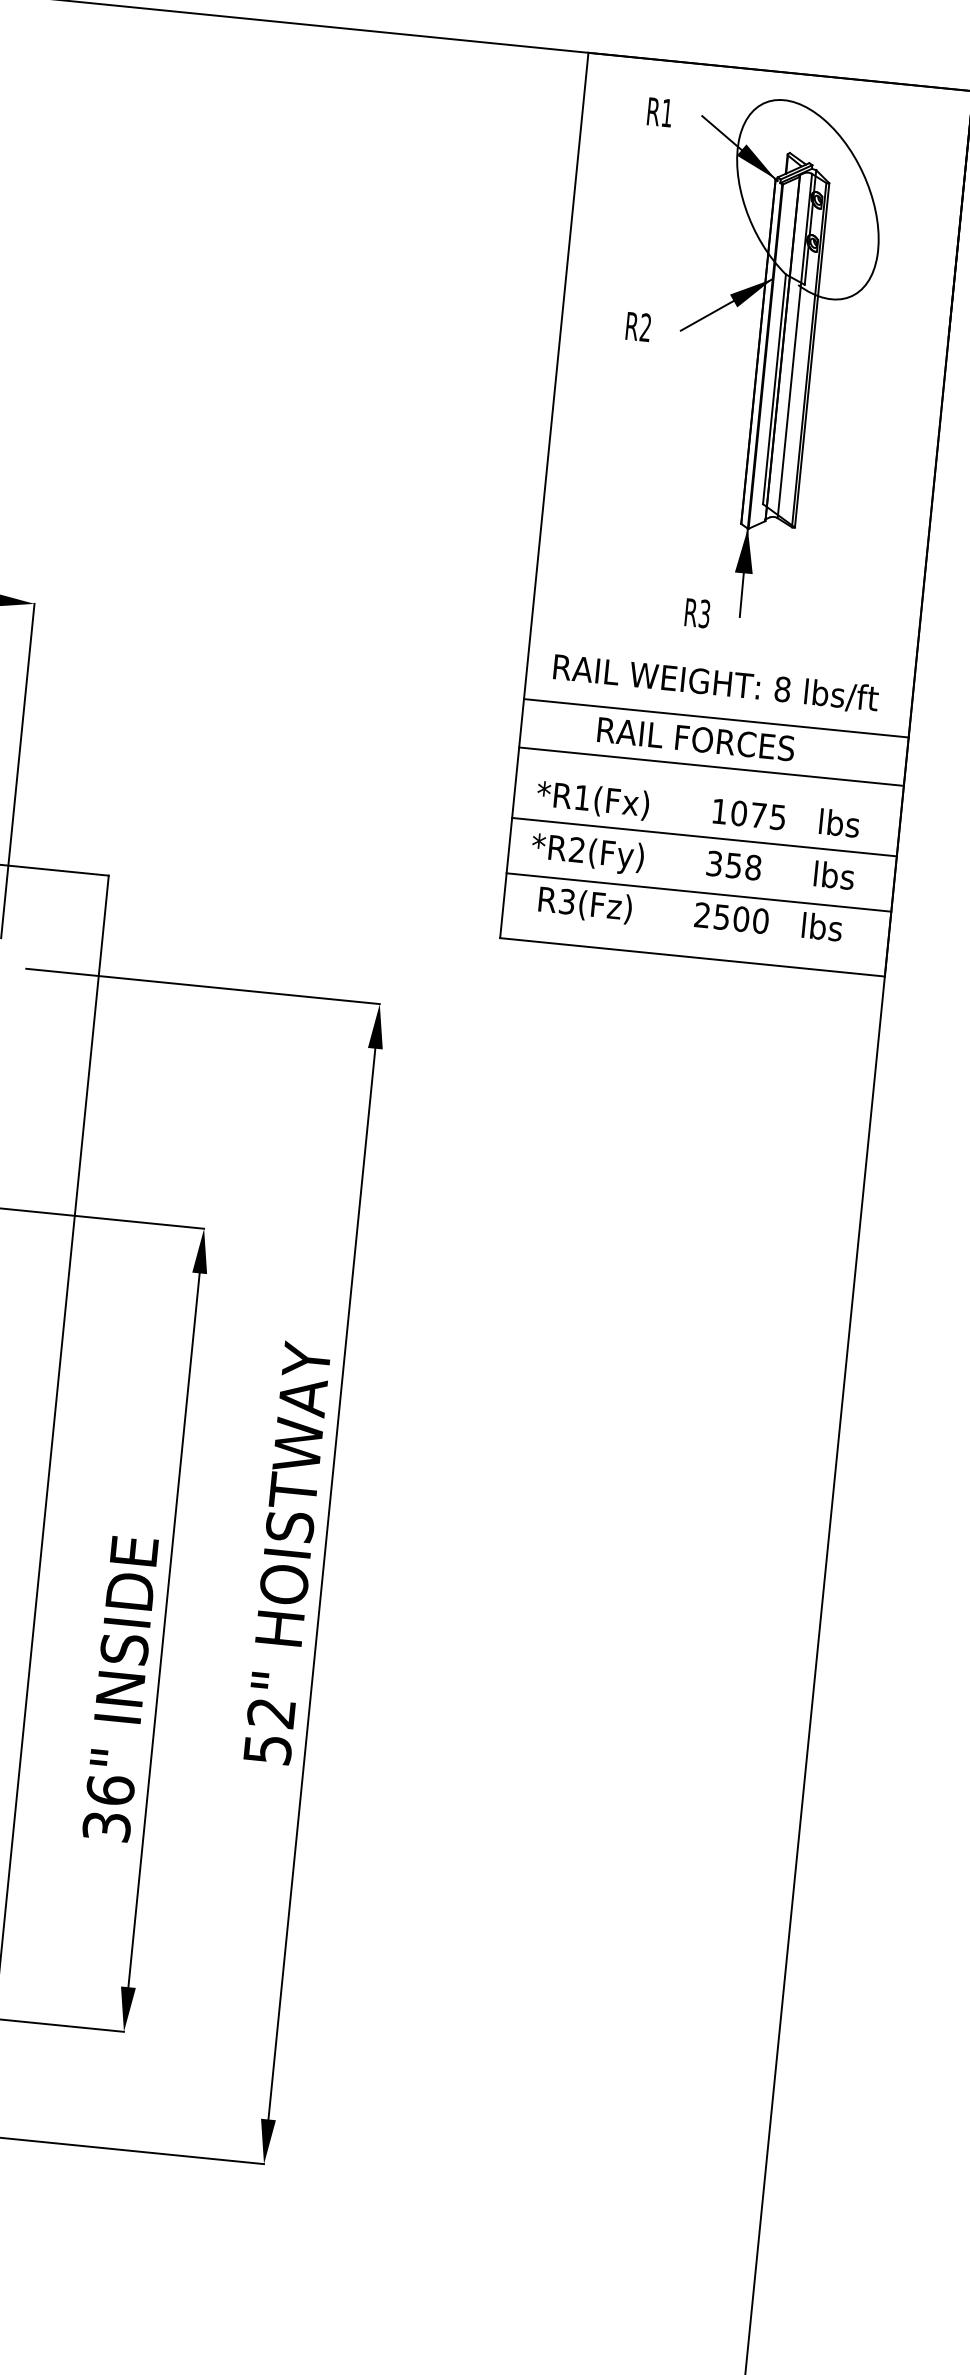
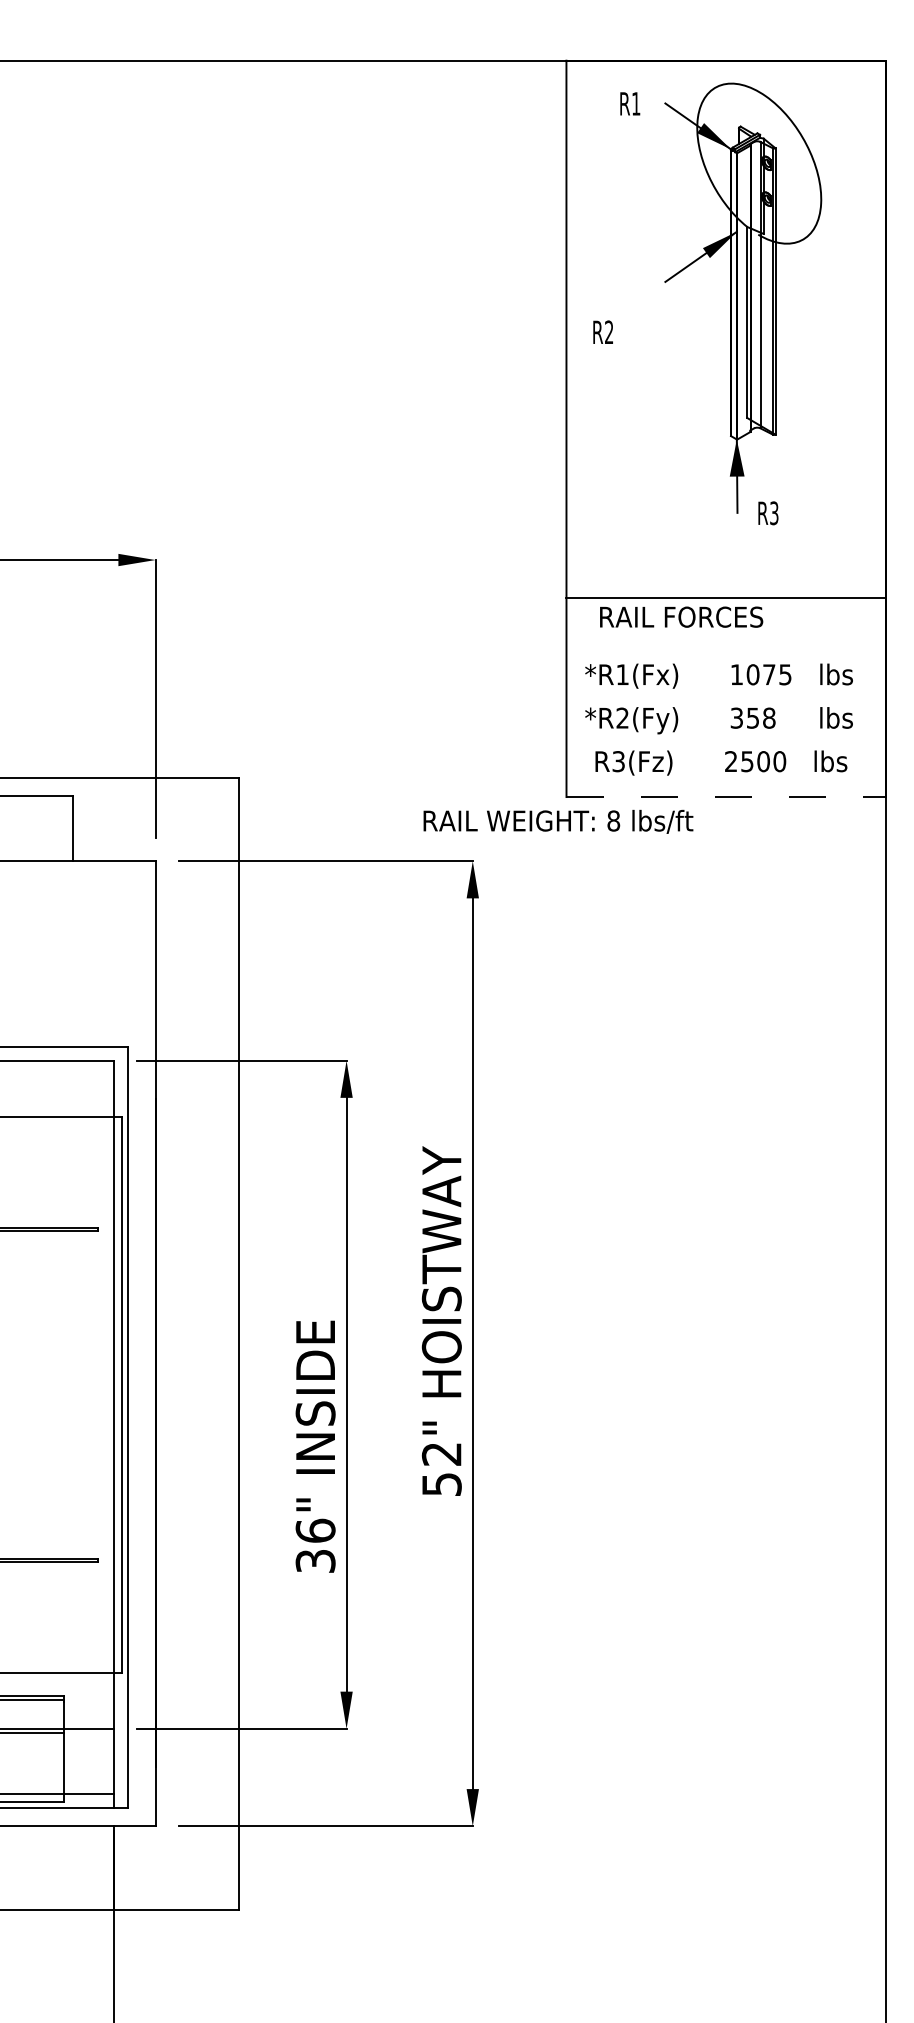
text: (637, 325) -> (602, 331), moved
text: (697, 613) -> (768, 513), moved
text: (716, 683) -> (558, 821), moved
text: (696, 738) -> (681, 616), moved
line: (711, 766) -> (726, 638), removed
line: (704, 837) -> (726, 697), removed
line: (698, 892) -> (726, 743), removed
line: (692, 957) -> (726, 797), solid -> dashed

